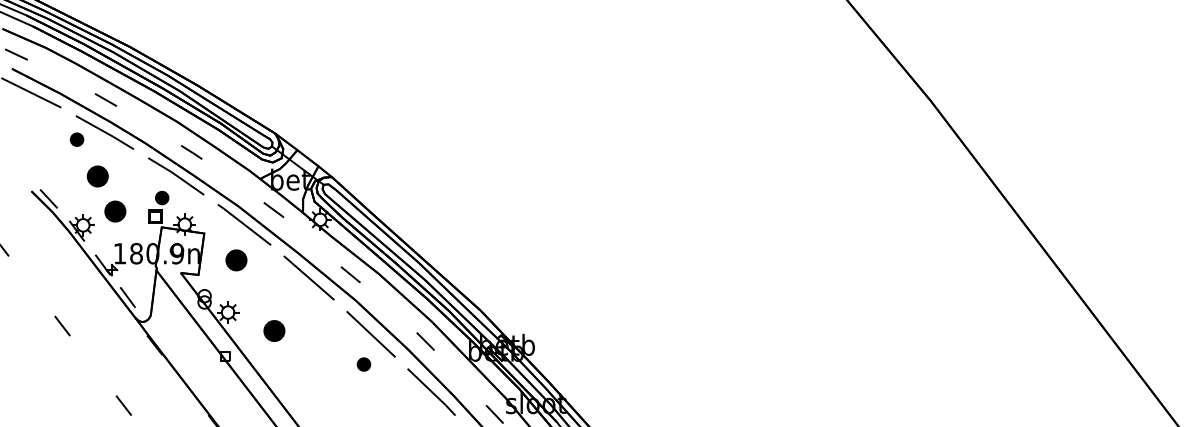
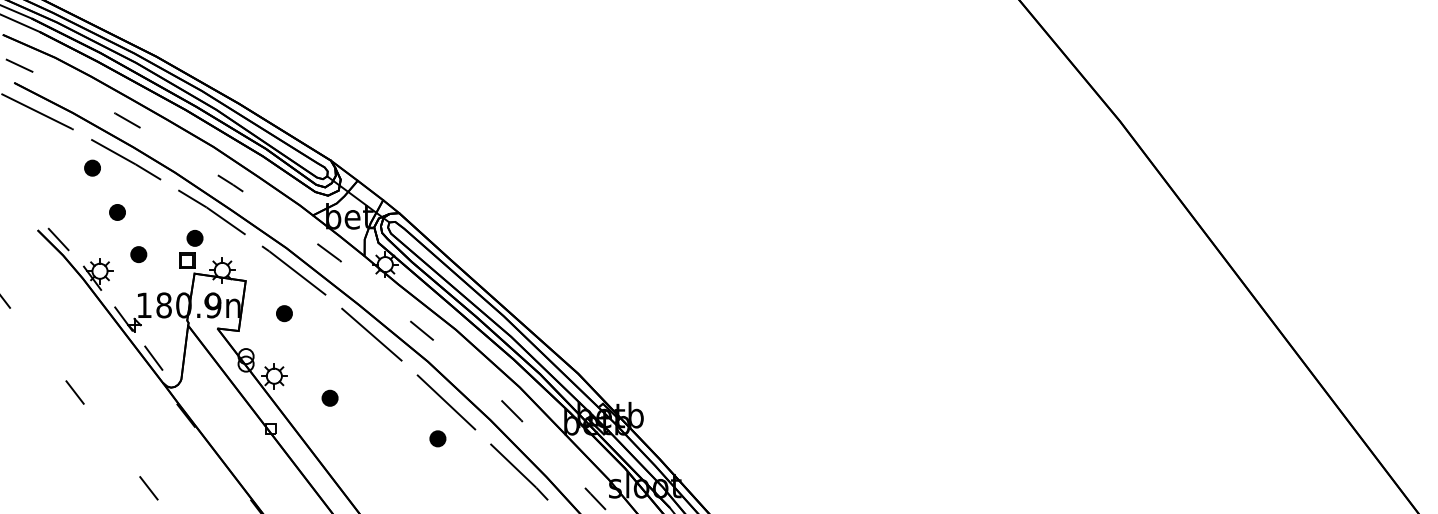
part: (97, 176) -> (117, 212), size x0.62
part: (115, 211) -> (138, 254), size x0.62
part: (236, 260) -> (284, 313), size x0.62
part: (273, 330) -> (329, 397), size x0.62

